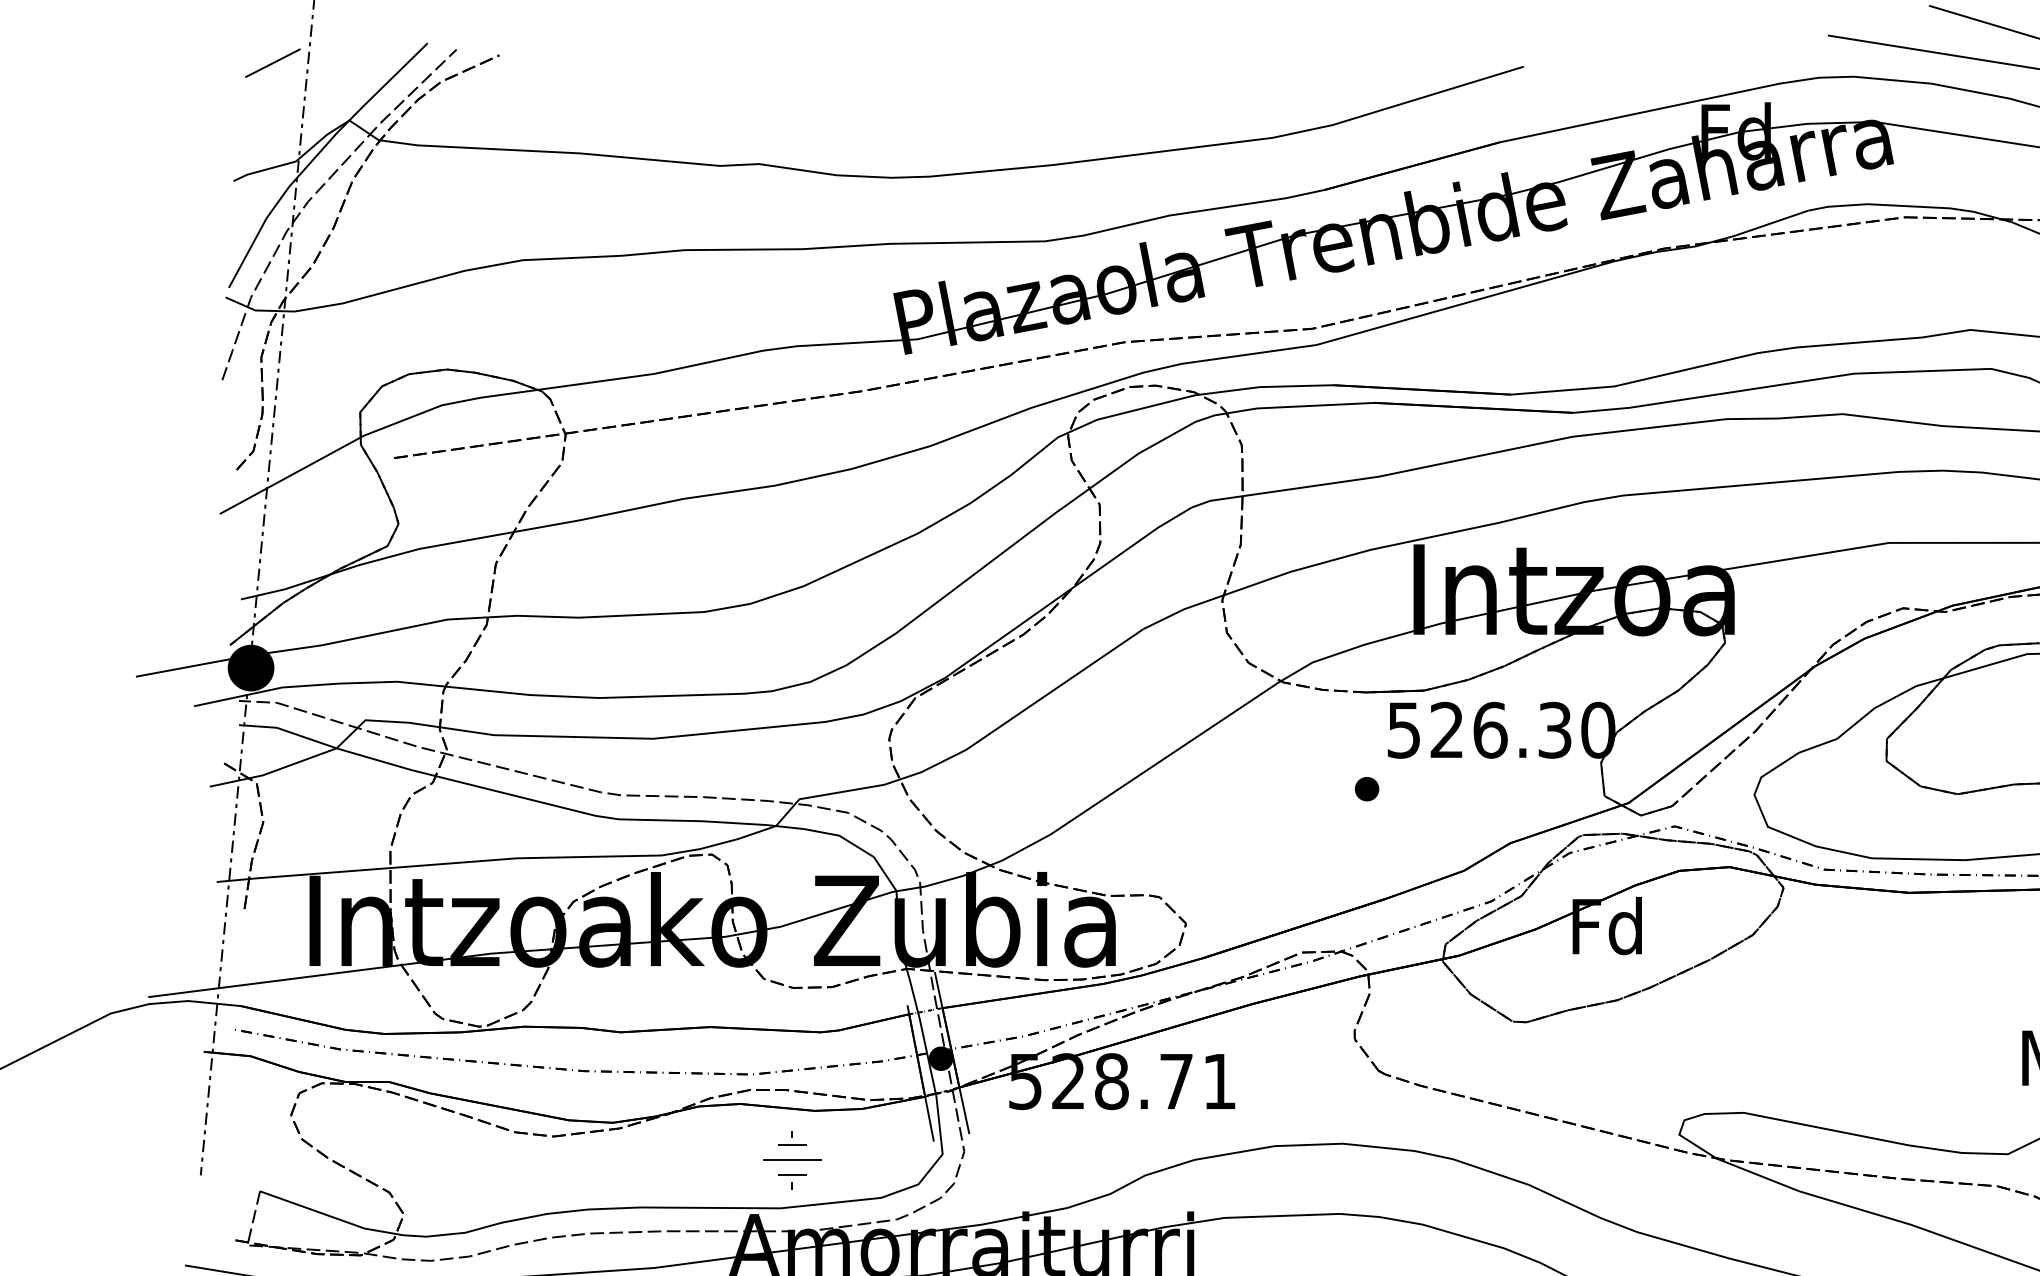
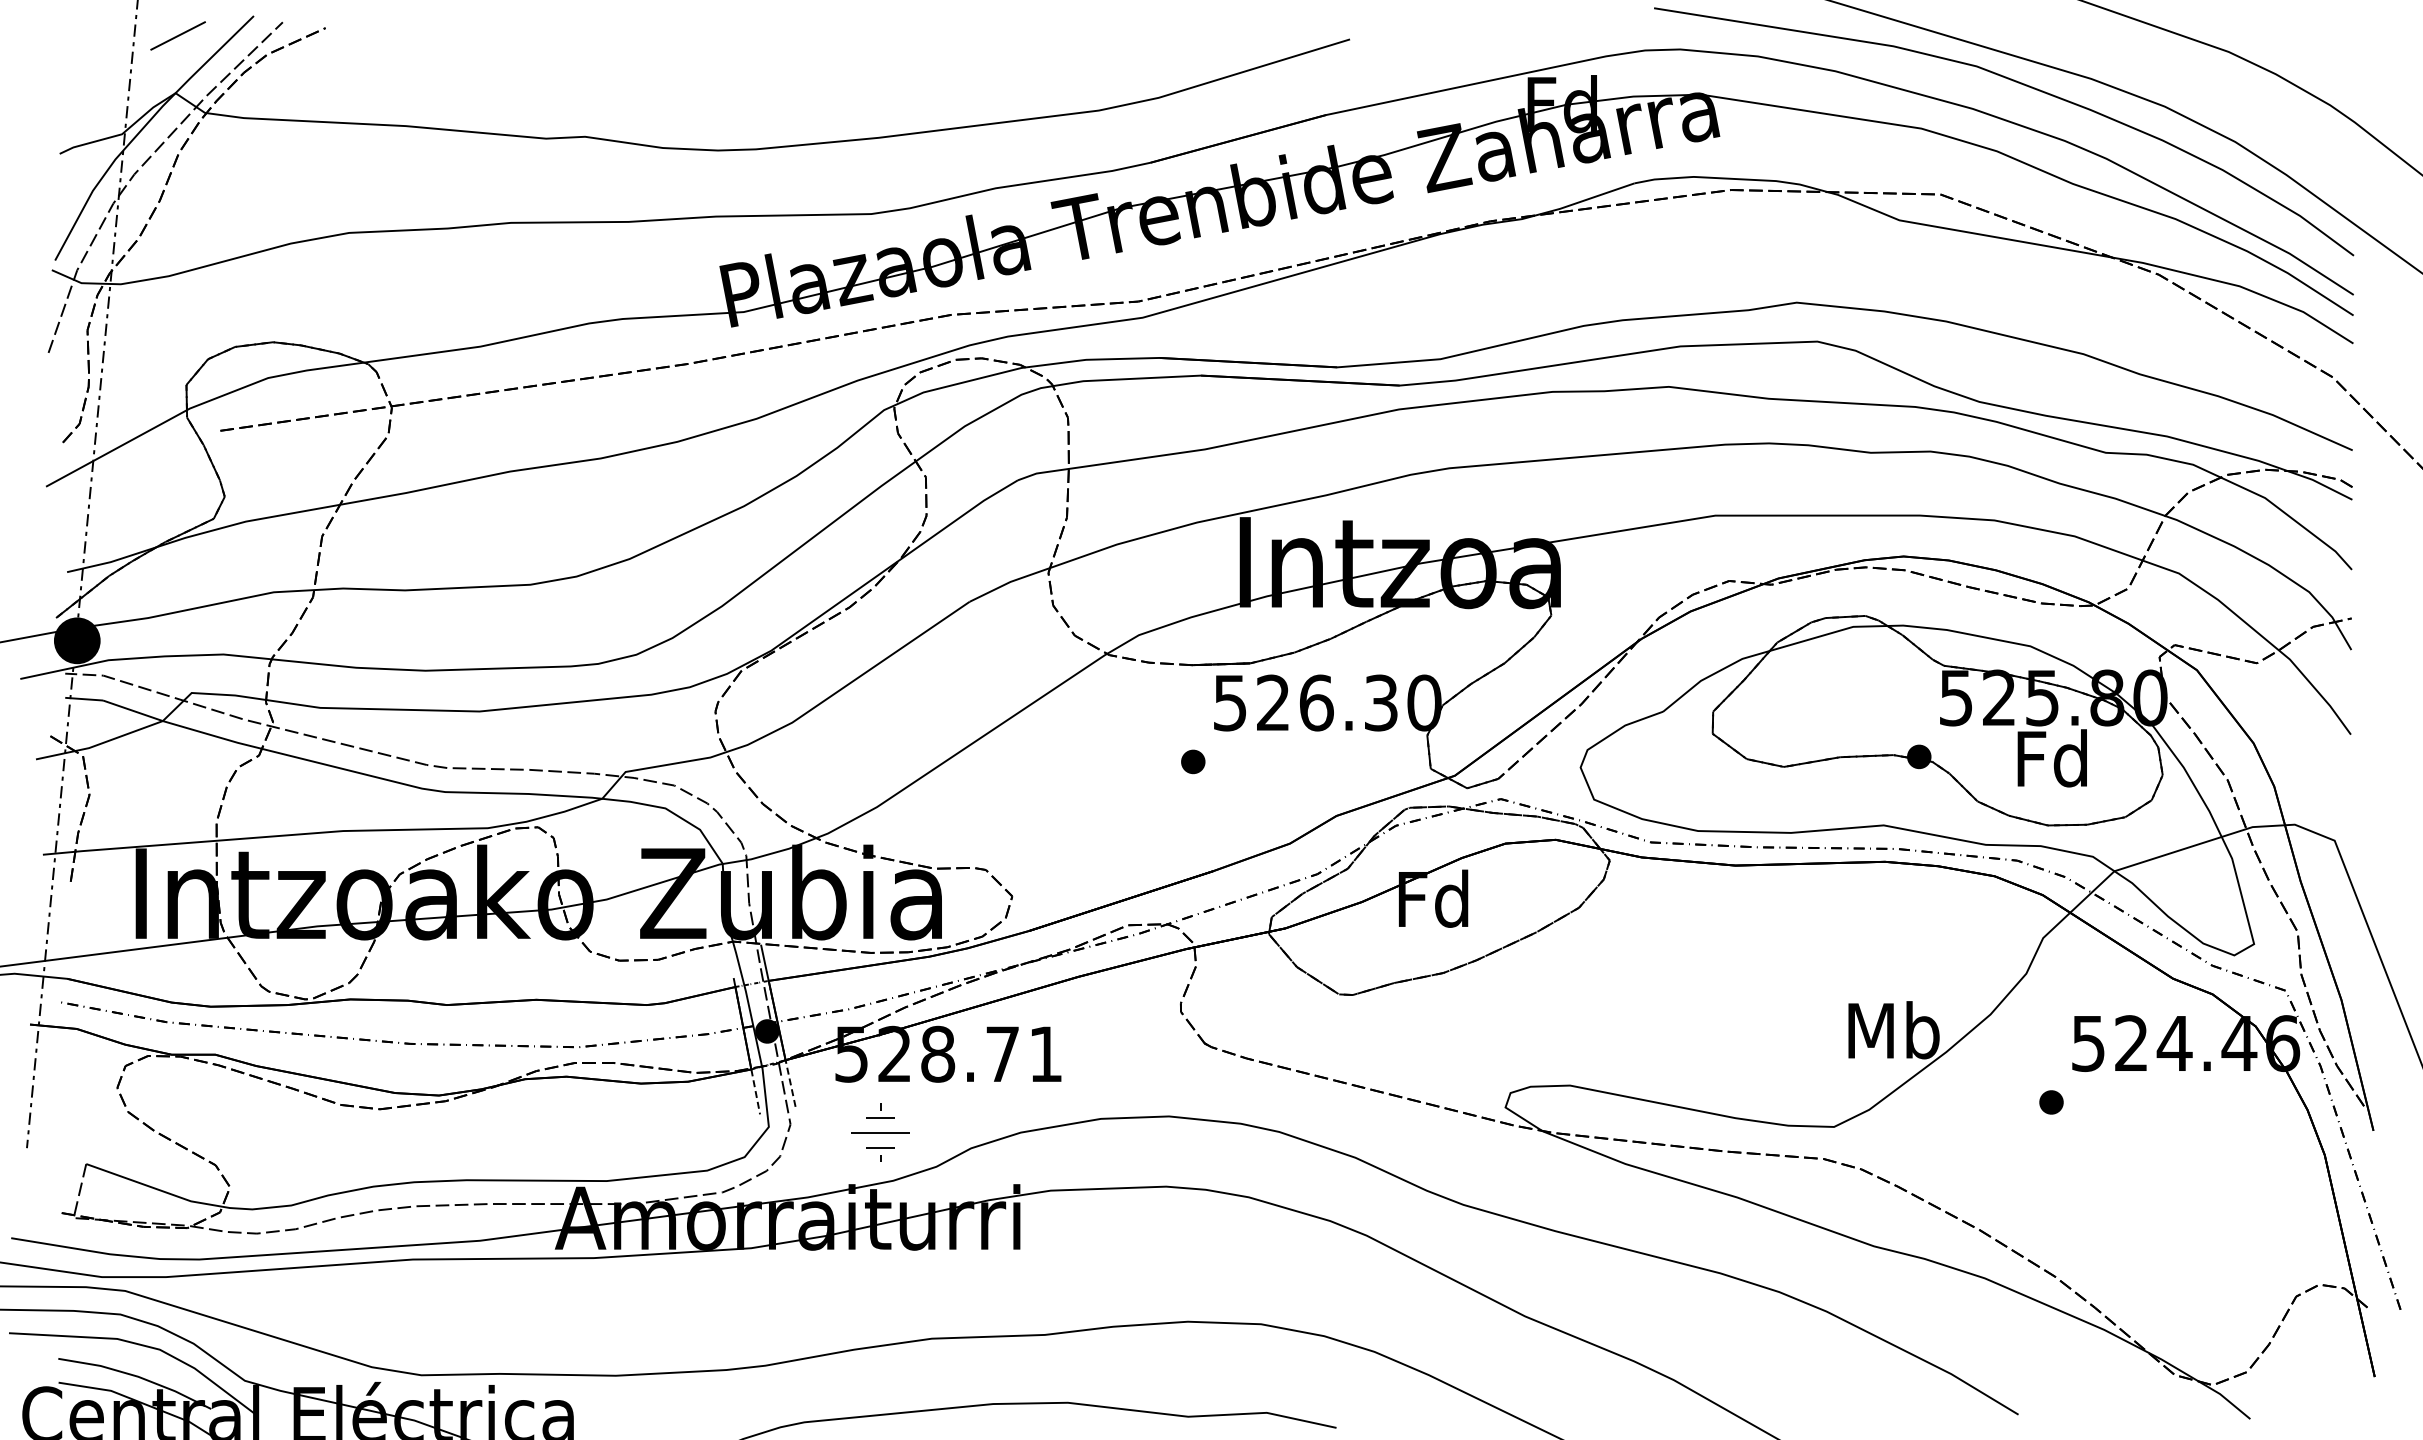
line: (272, 62) -> (177, 35), moved
line: (964, 1110) -> (790, 1083), solid -> dashed
line: (929, 1118) -> (755, 1091), solid -> dashed
part: (792, 1159) -> (880, 1132), moved

